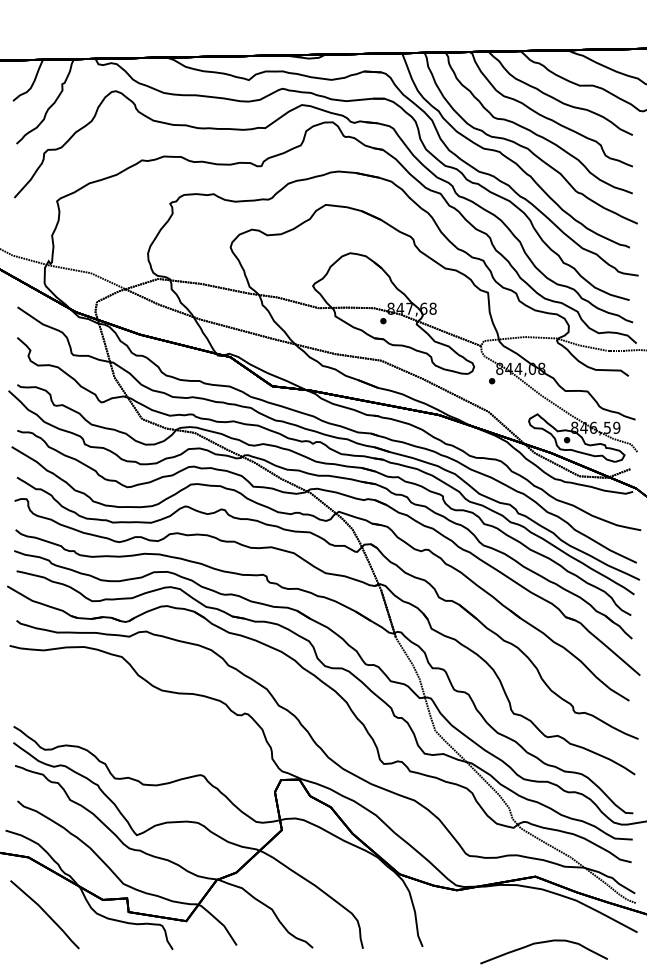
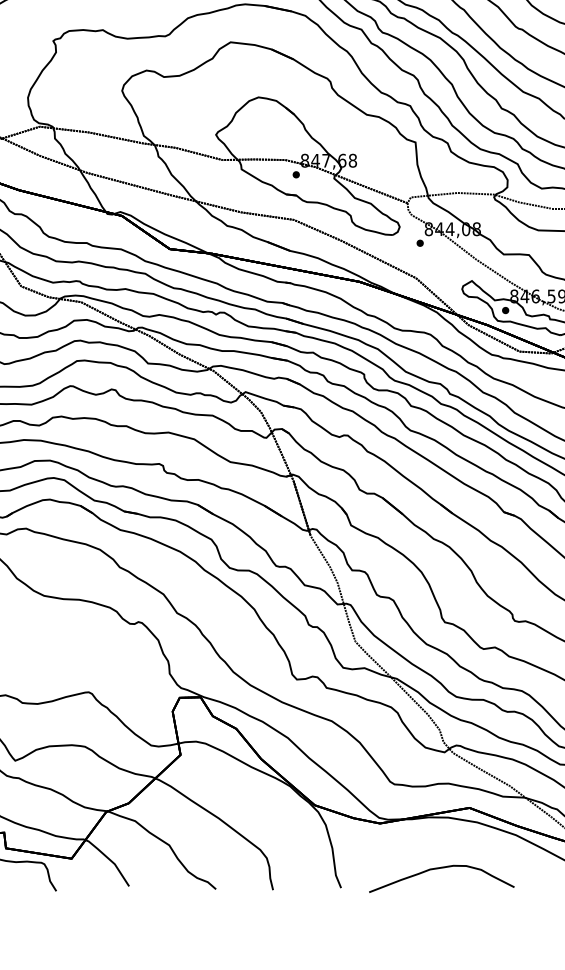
curve: (543, 943) -> (441, 869), moved

